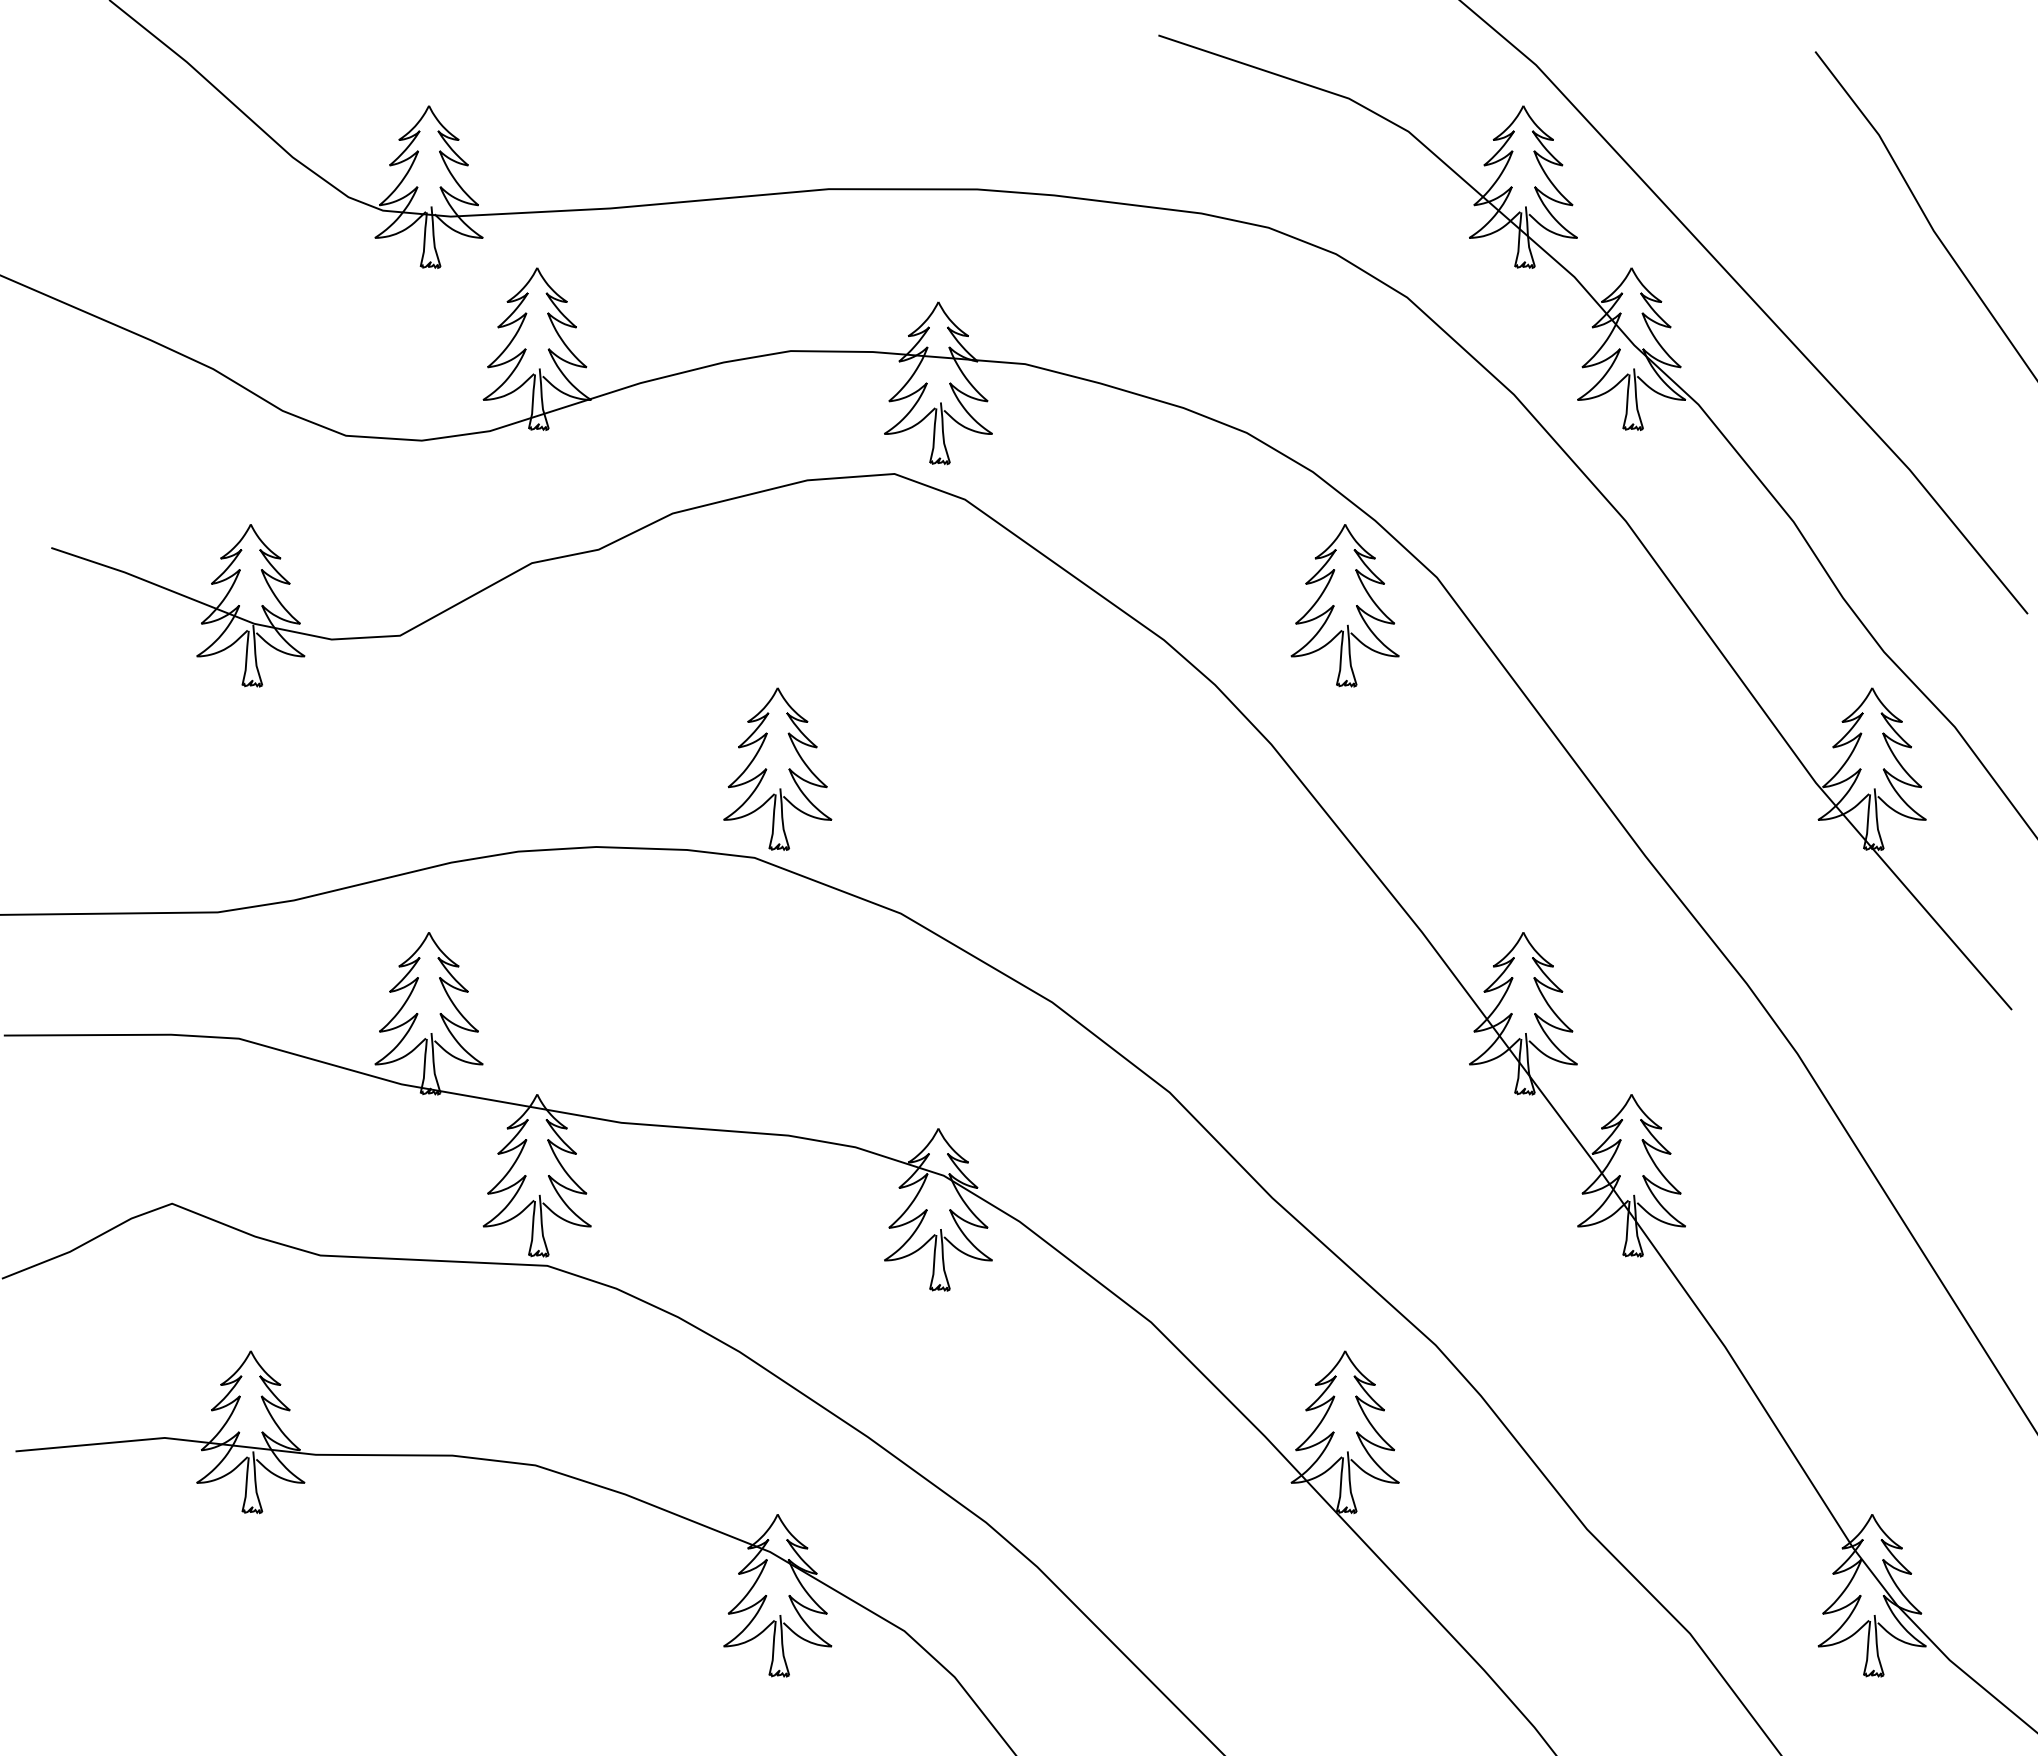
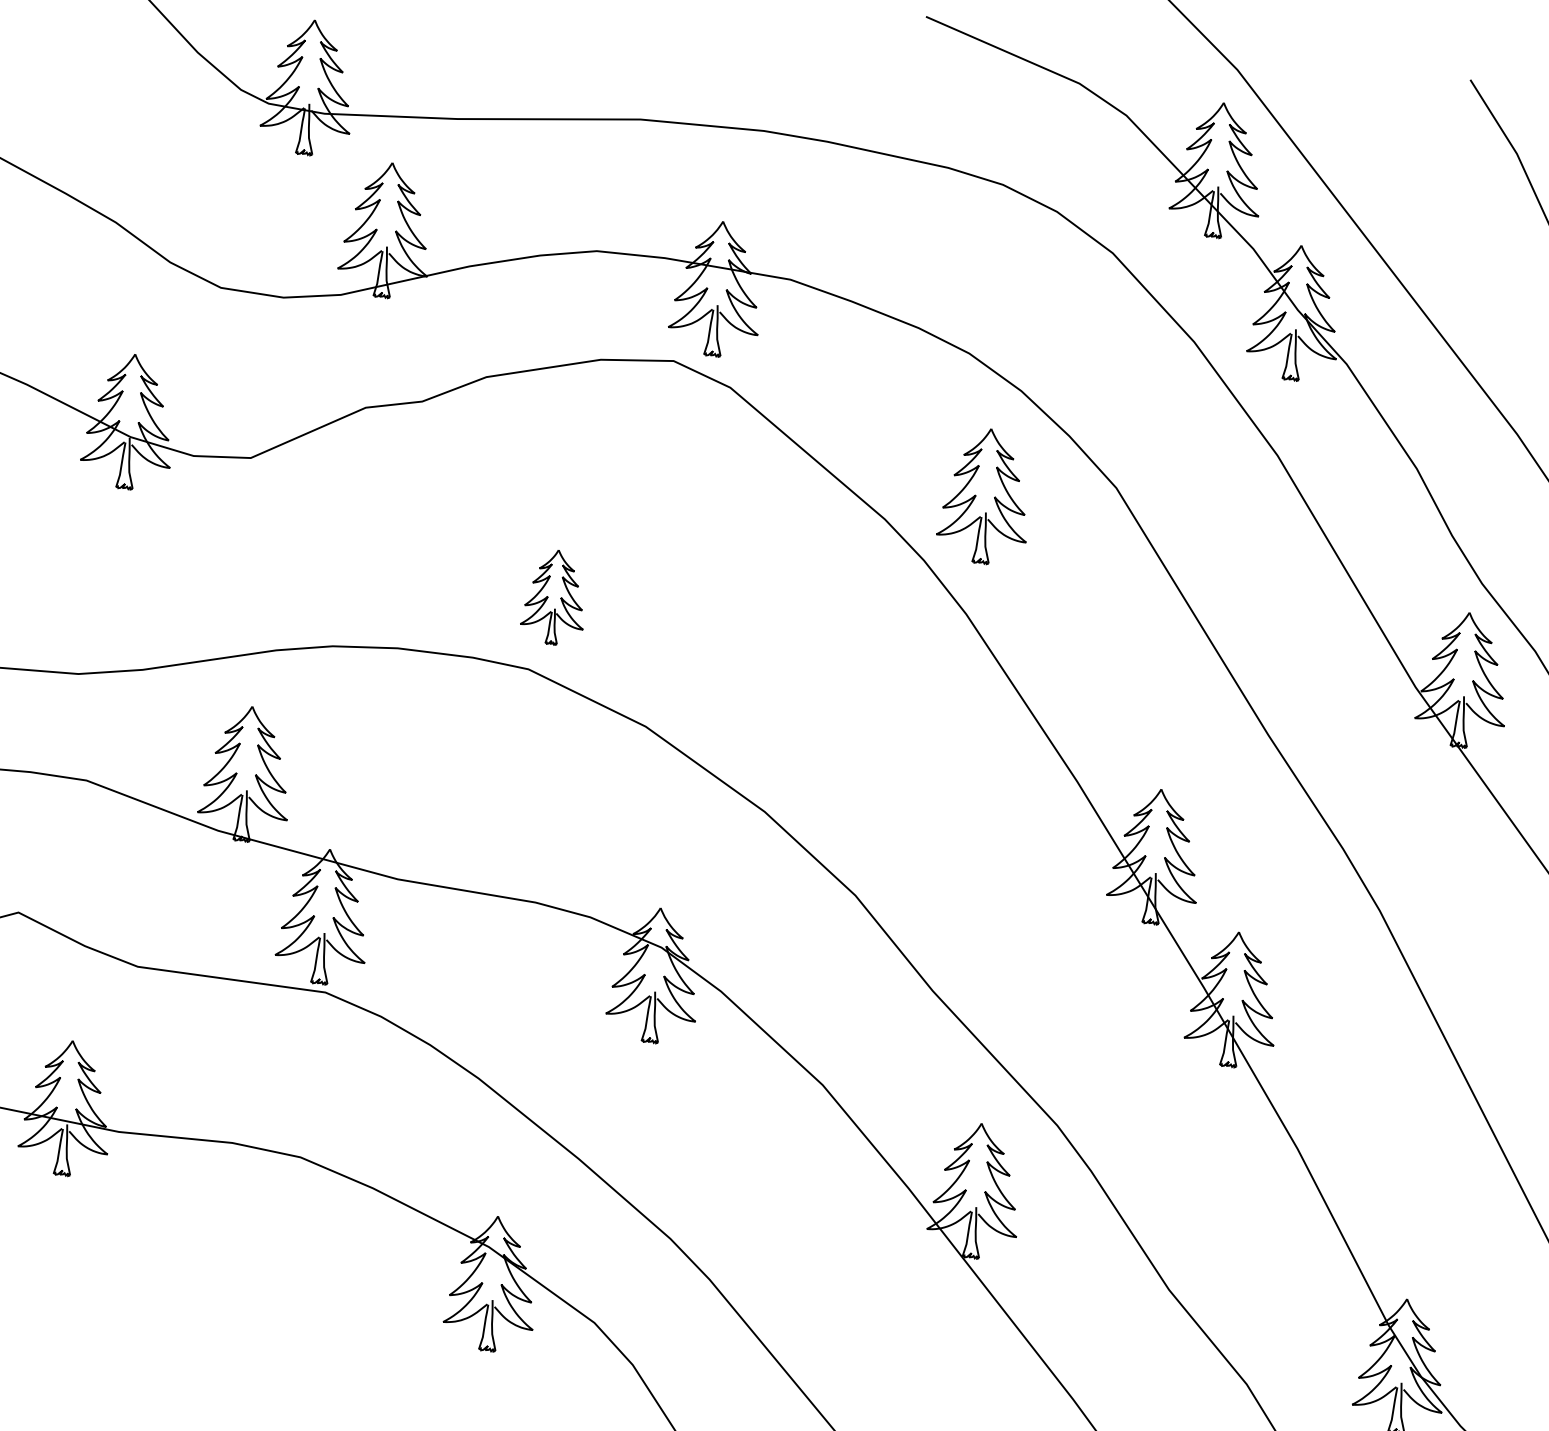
part: (1344, 605) -> (984, 496), moved
part: (777, 768) -> (554, 596), size x0.7

